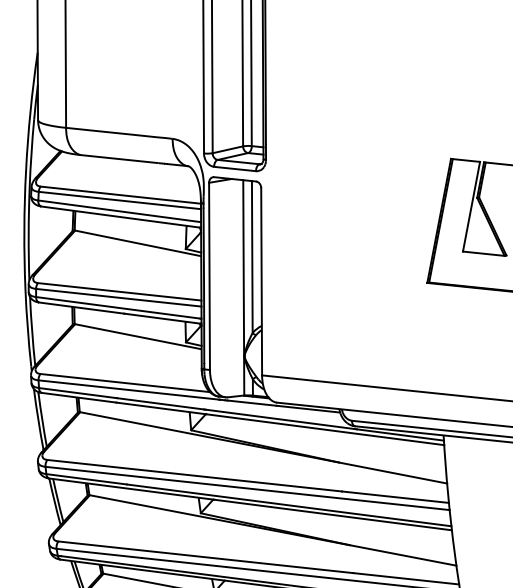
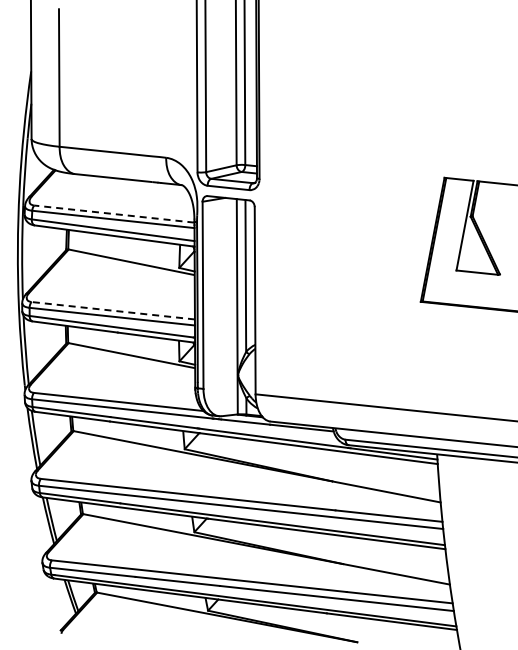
line: (120, 195) -> (114, 214), solid -> dashed
line: (118, 291) -> (112, 310), solid -> dashed

